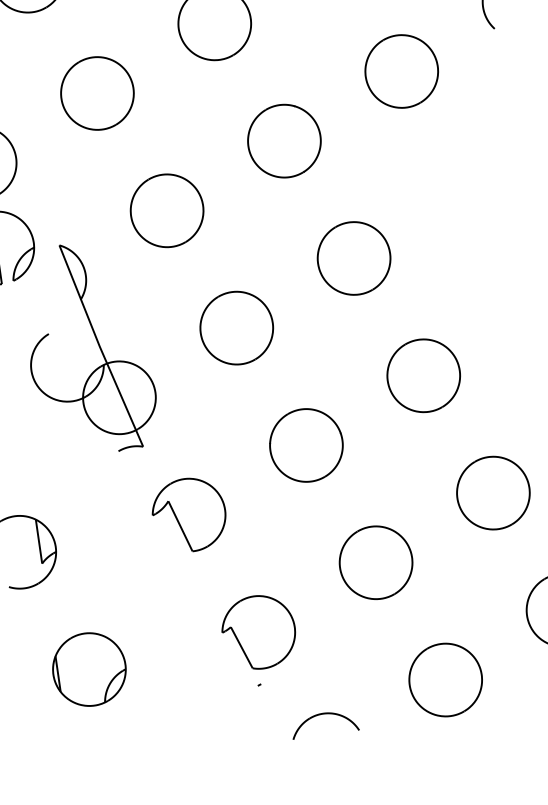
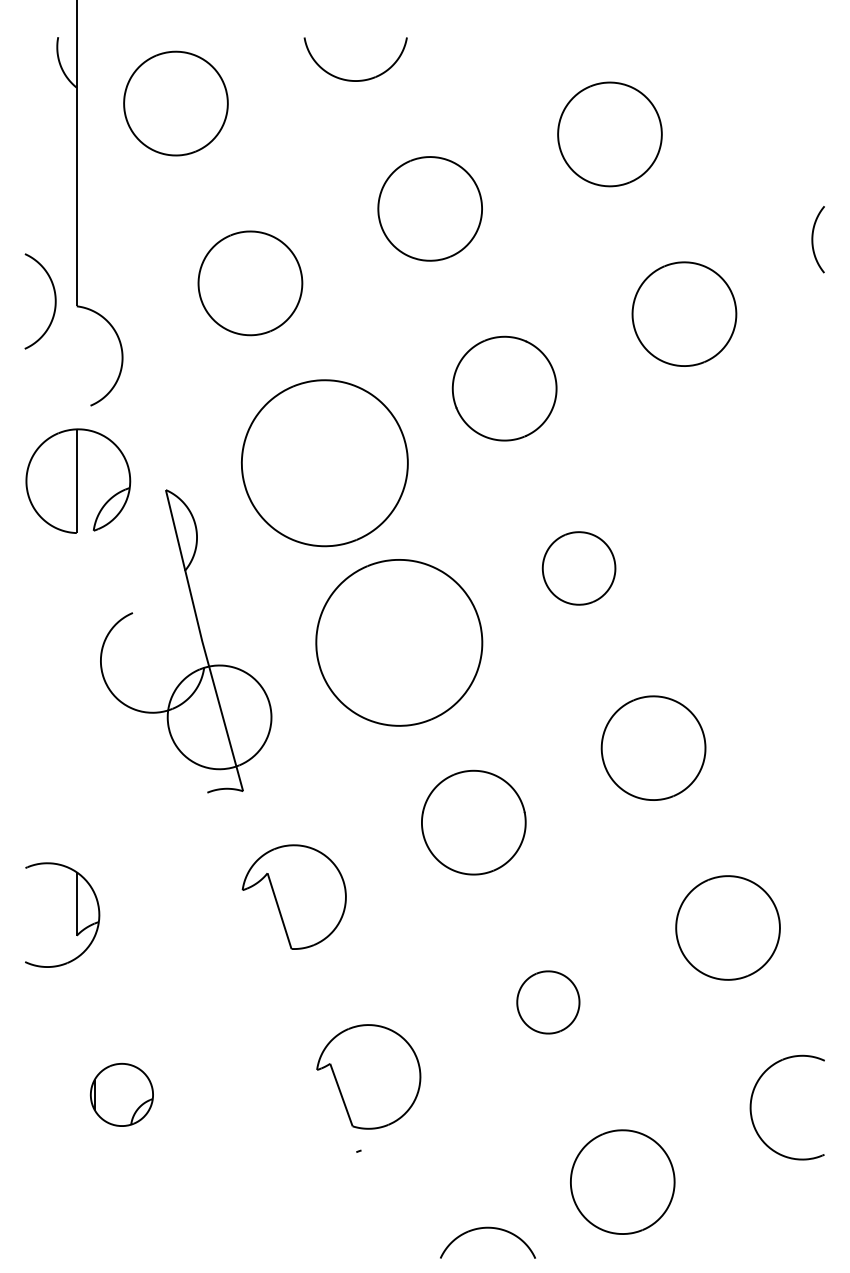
part: (166, 210) -> (324, 462), size x1.6
part: (353, 258) -> (578, 568), size x0.7
part: (236, 327) -> (399, 642), size x1.6
part: (376, 562) -> (548, 1002), size x0.6
part: (89, 669) -> (121, 1094), size x0.6
part: (322, 714) -> (487, 1228), moved

